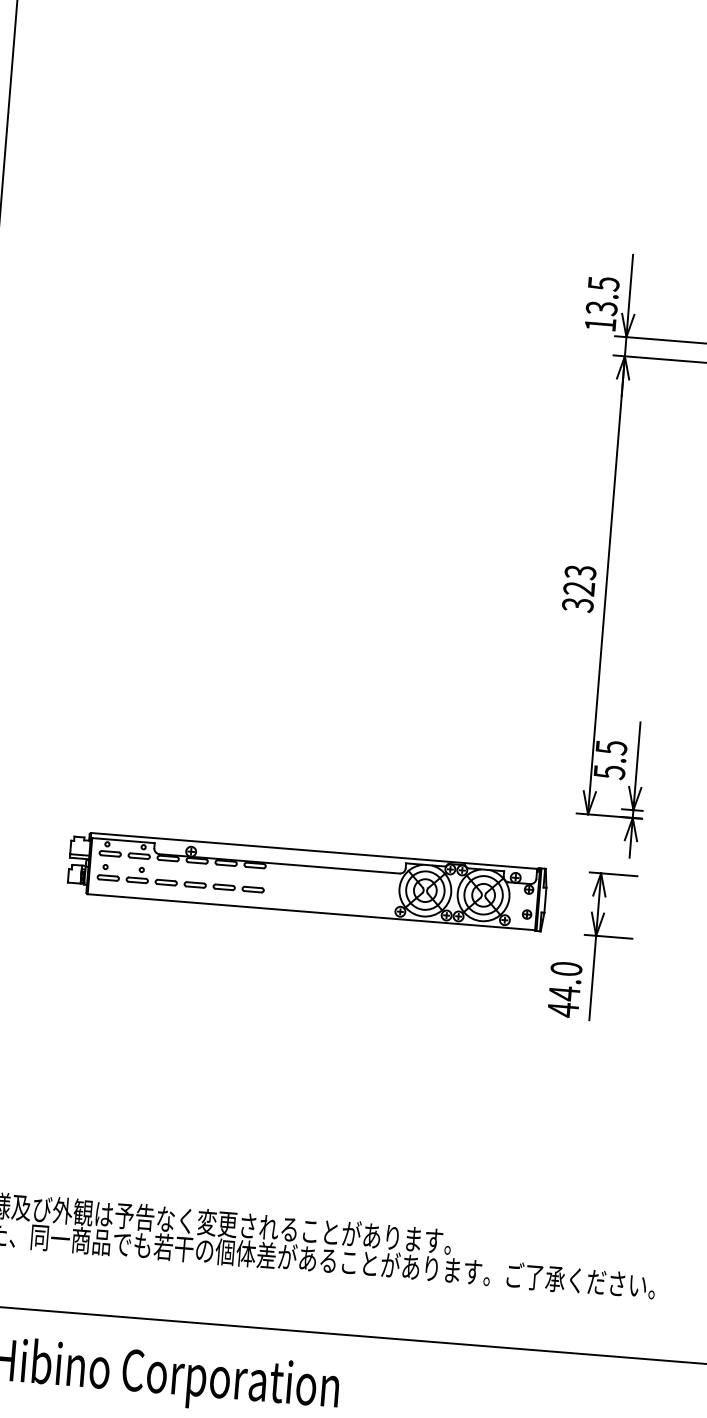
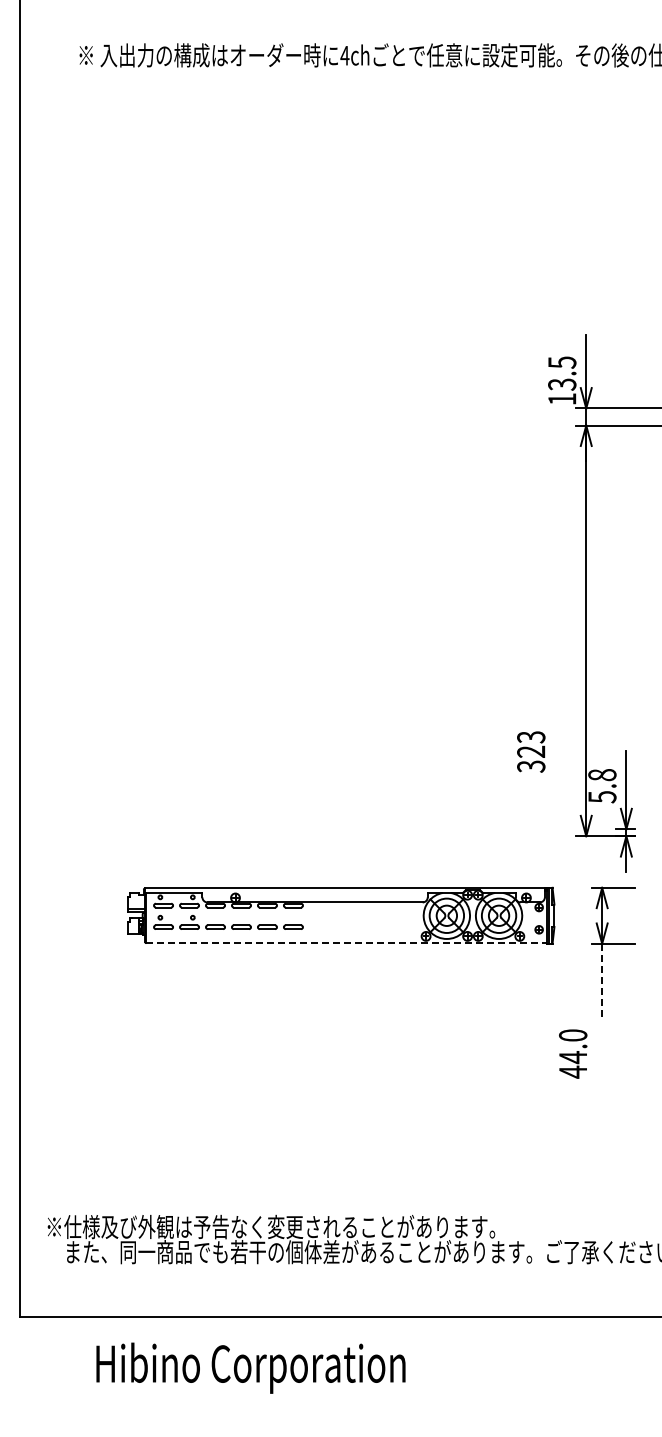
text: (579, 588) -> (531, 751), moved
text: (611, 748) -> (602, 775), 5.5 -> 5.8
line: (310, 912) -> (346, 943), solid -> dashed
line: (593, 977) -> (602, 981), solid -> dashed
text: (565, 989) -> (573, 1053), moved

